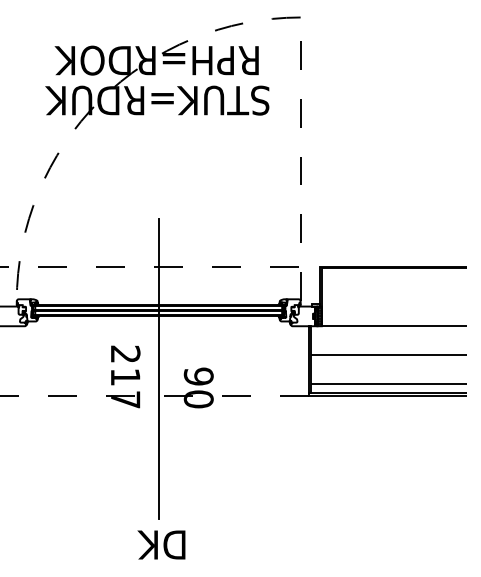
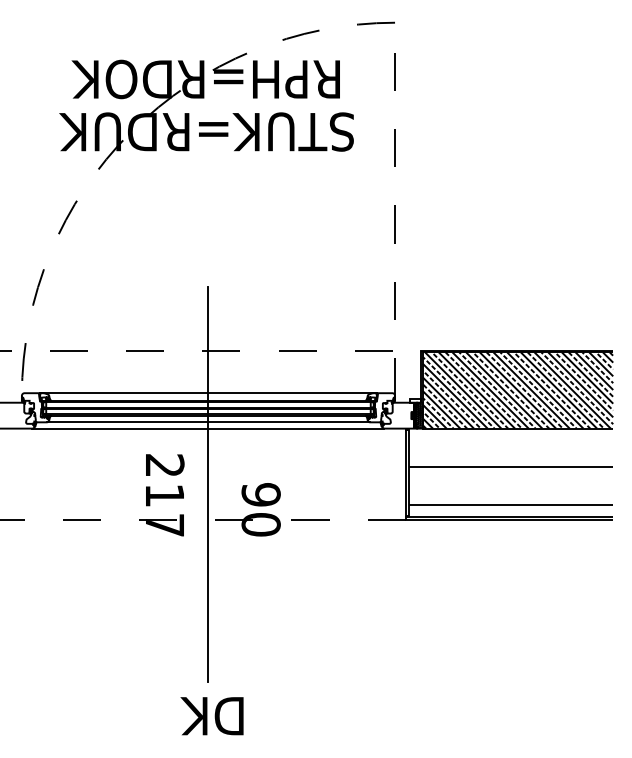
hatch: (393, 297) -> (517, 390), added
line: (158, 299) -> (208, 393), added
line: (158, 321) -> (208, 422), added
line: (157, 326) -> (207, 428), added

